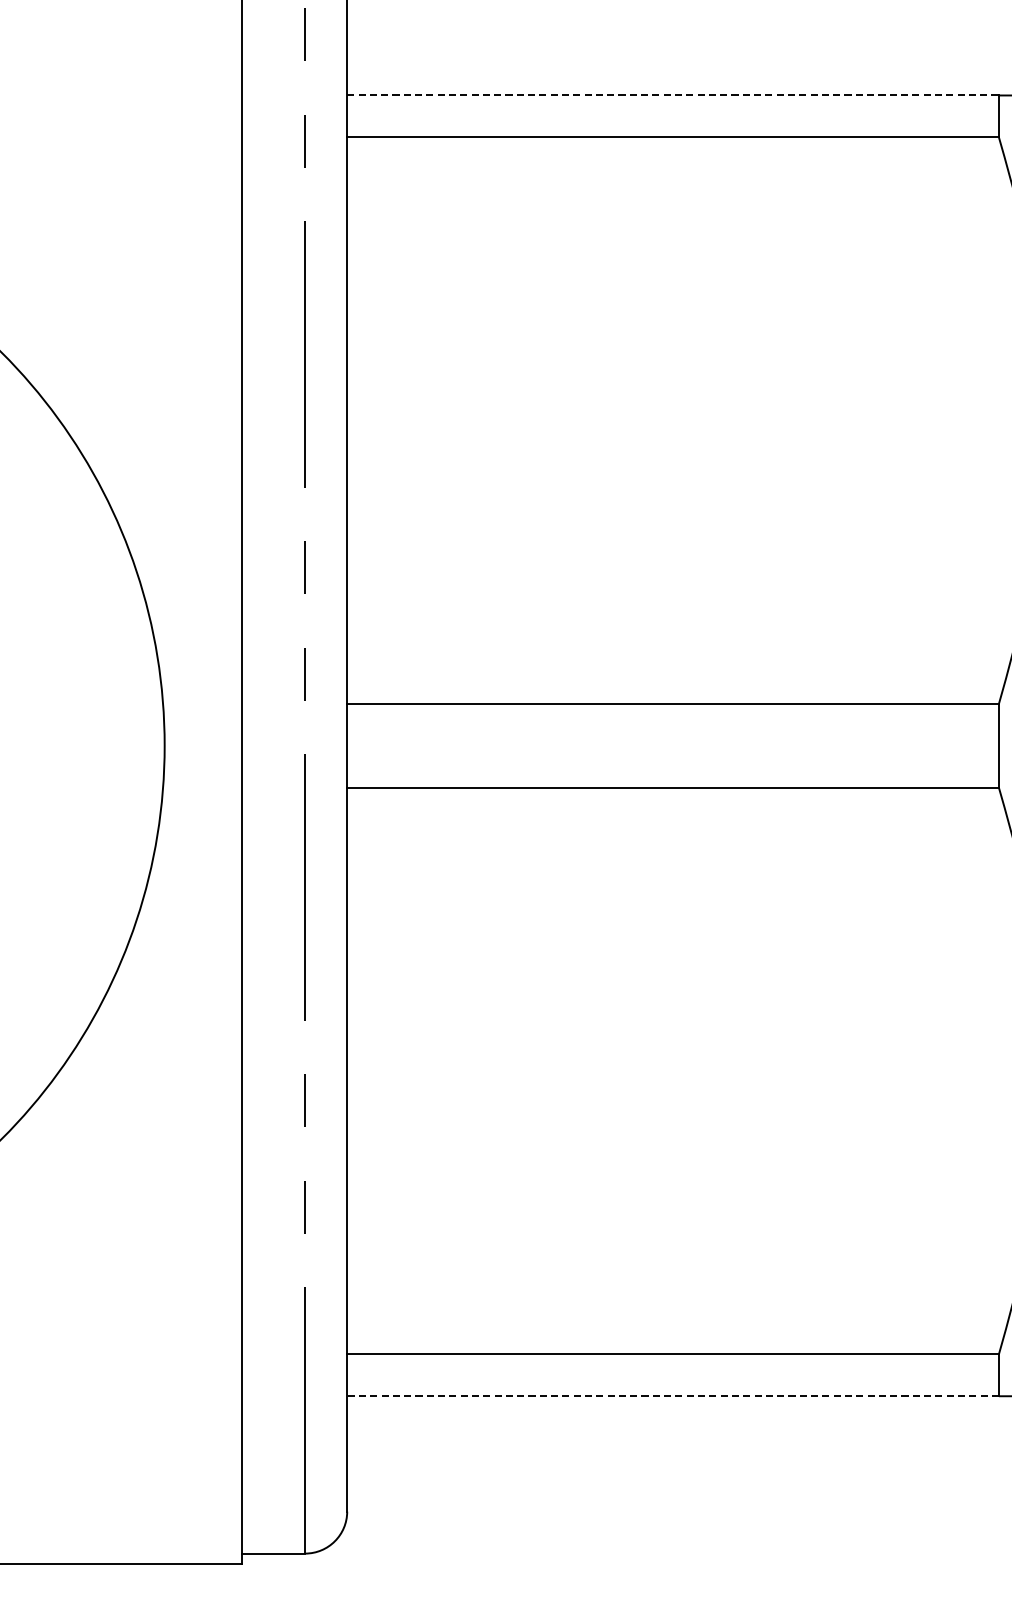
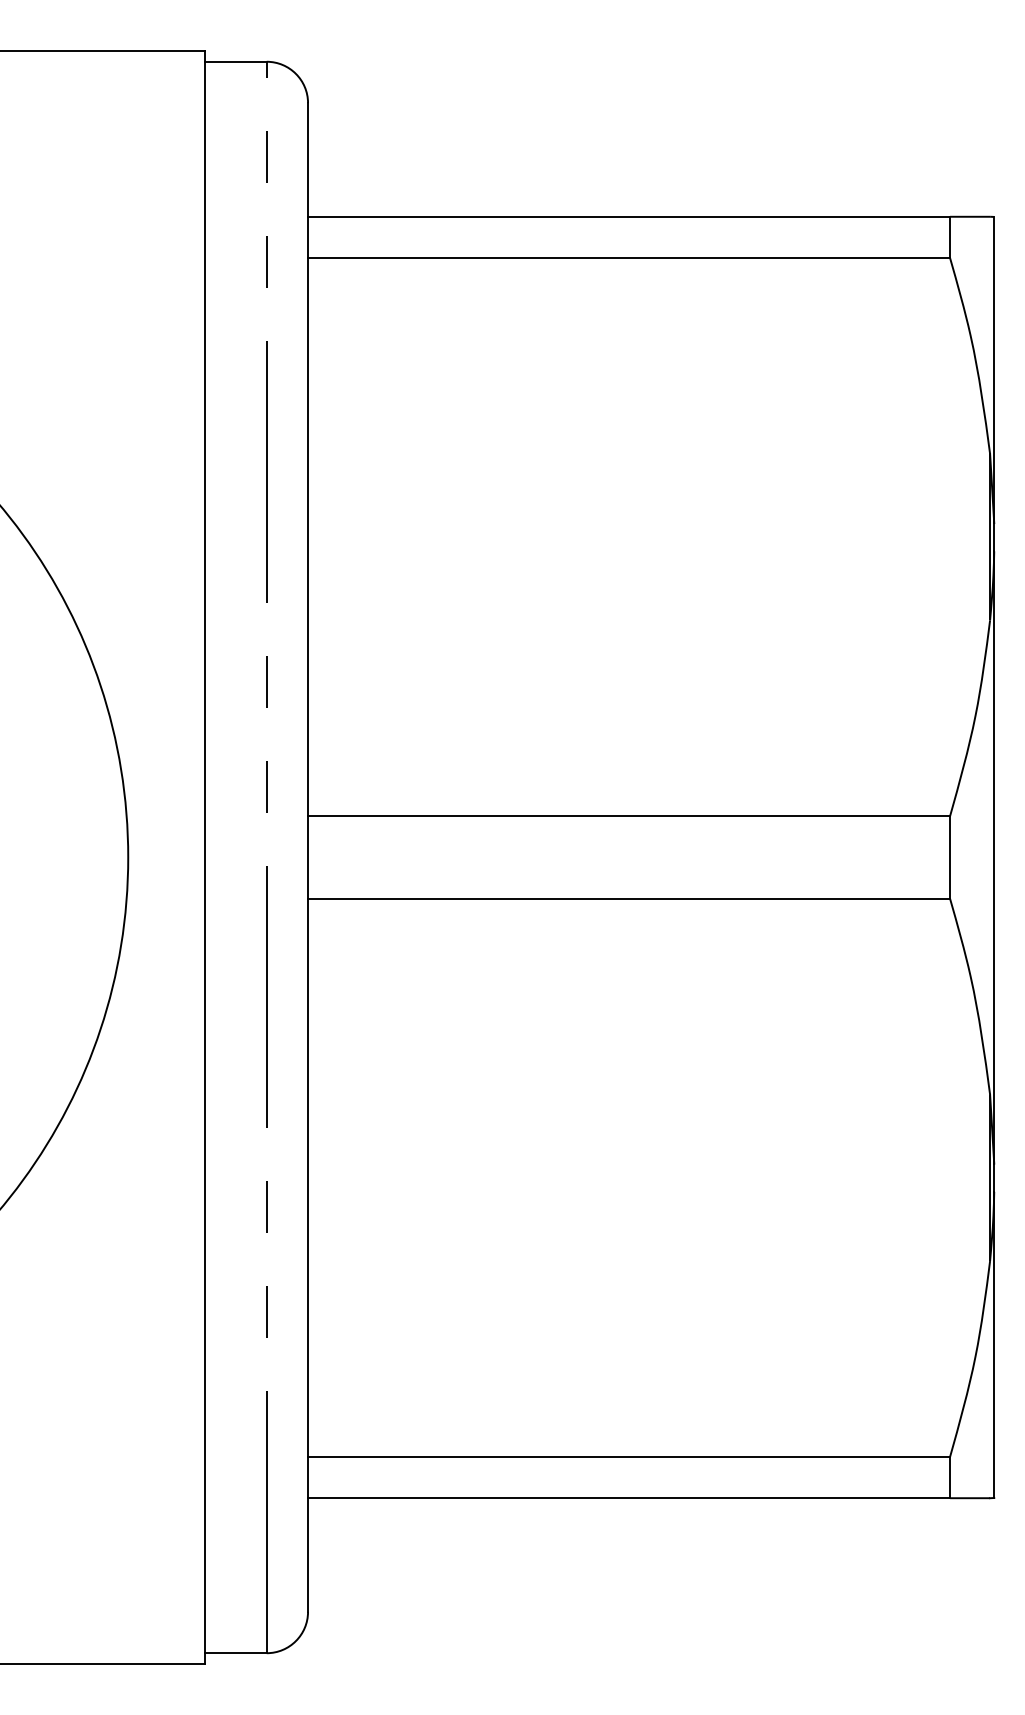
line: (673, 95) -> (629, 216), dashed -> solid
line: (672, 1396) -> (628, 1498), dashed -> solid

